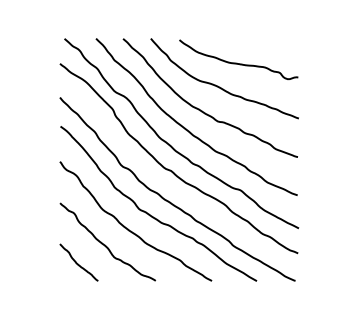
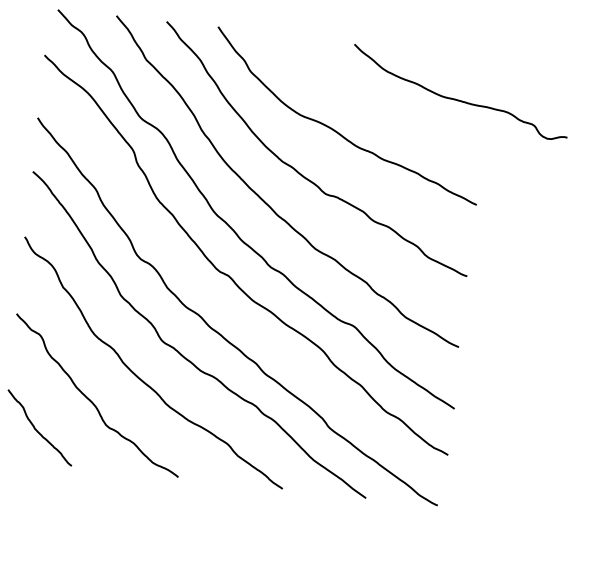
curve: (237, 62) -> (457, 97), moved

